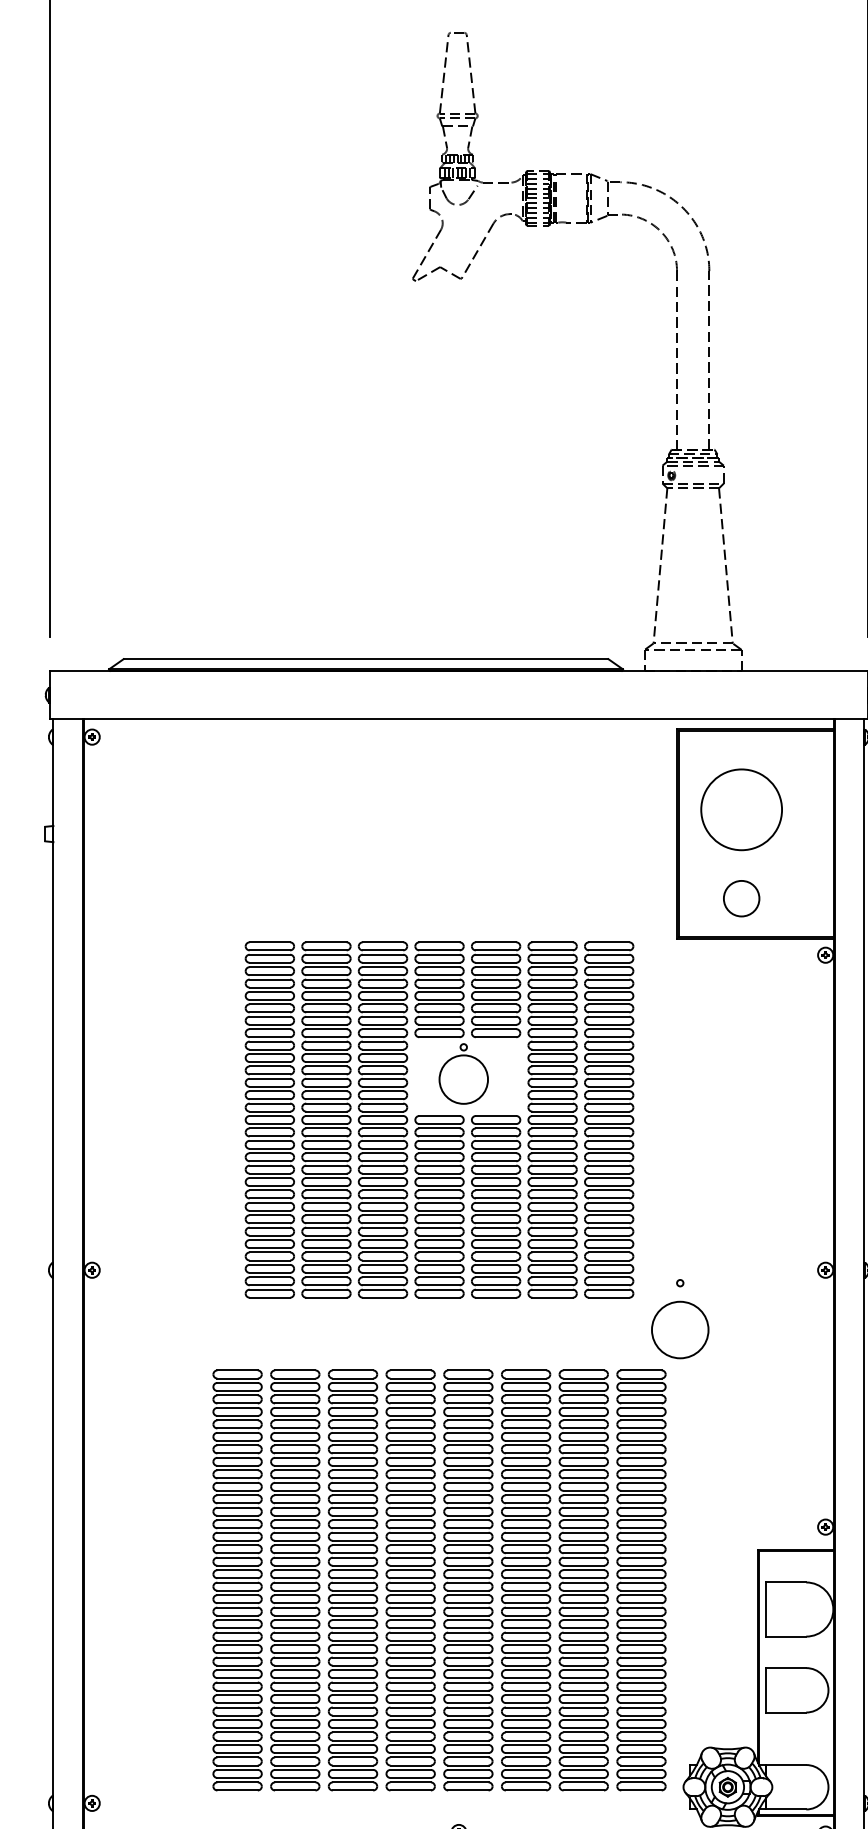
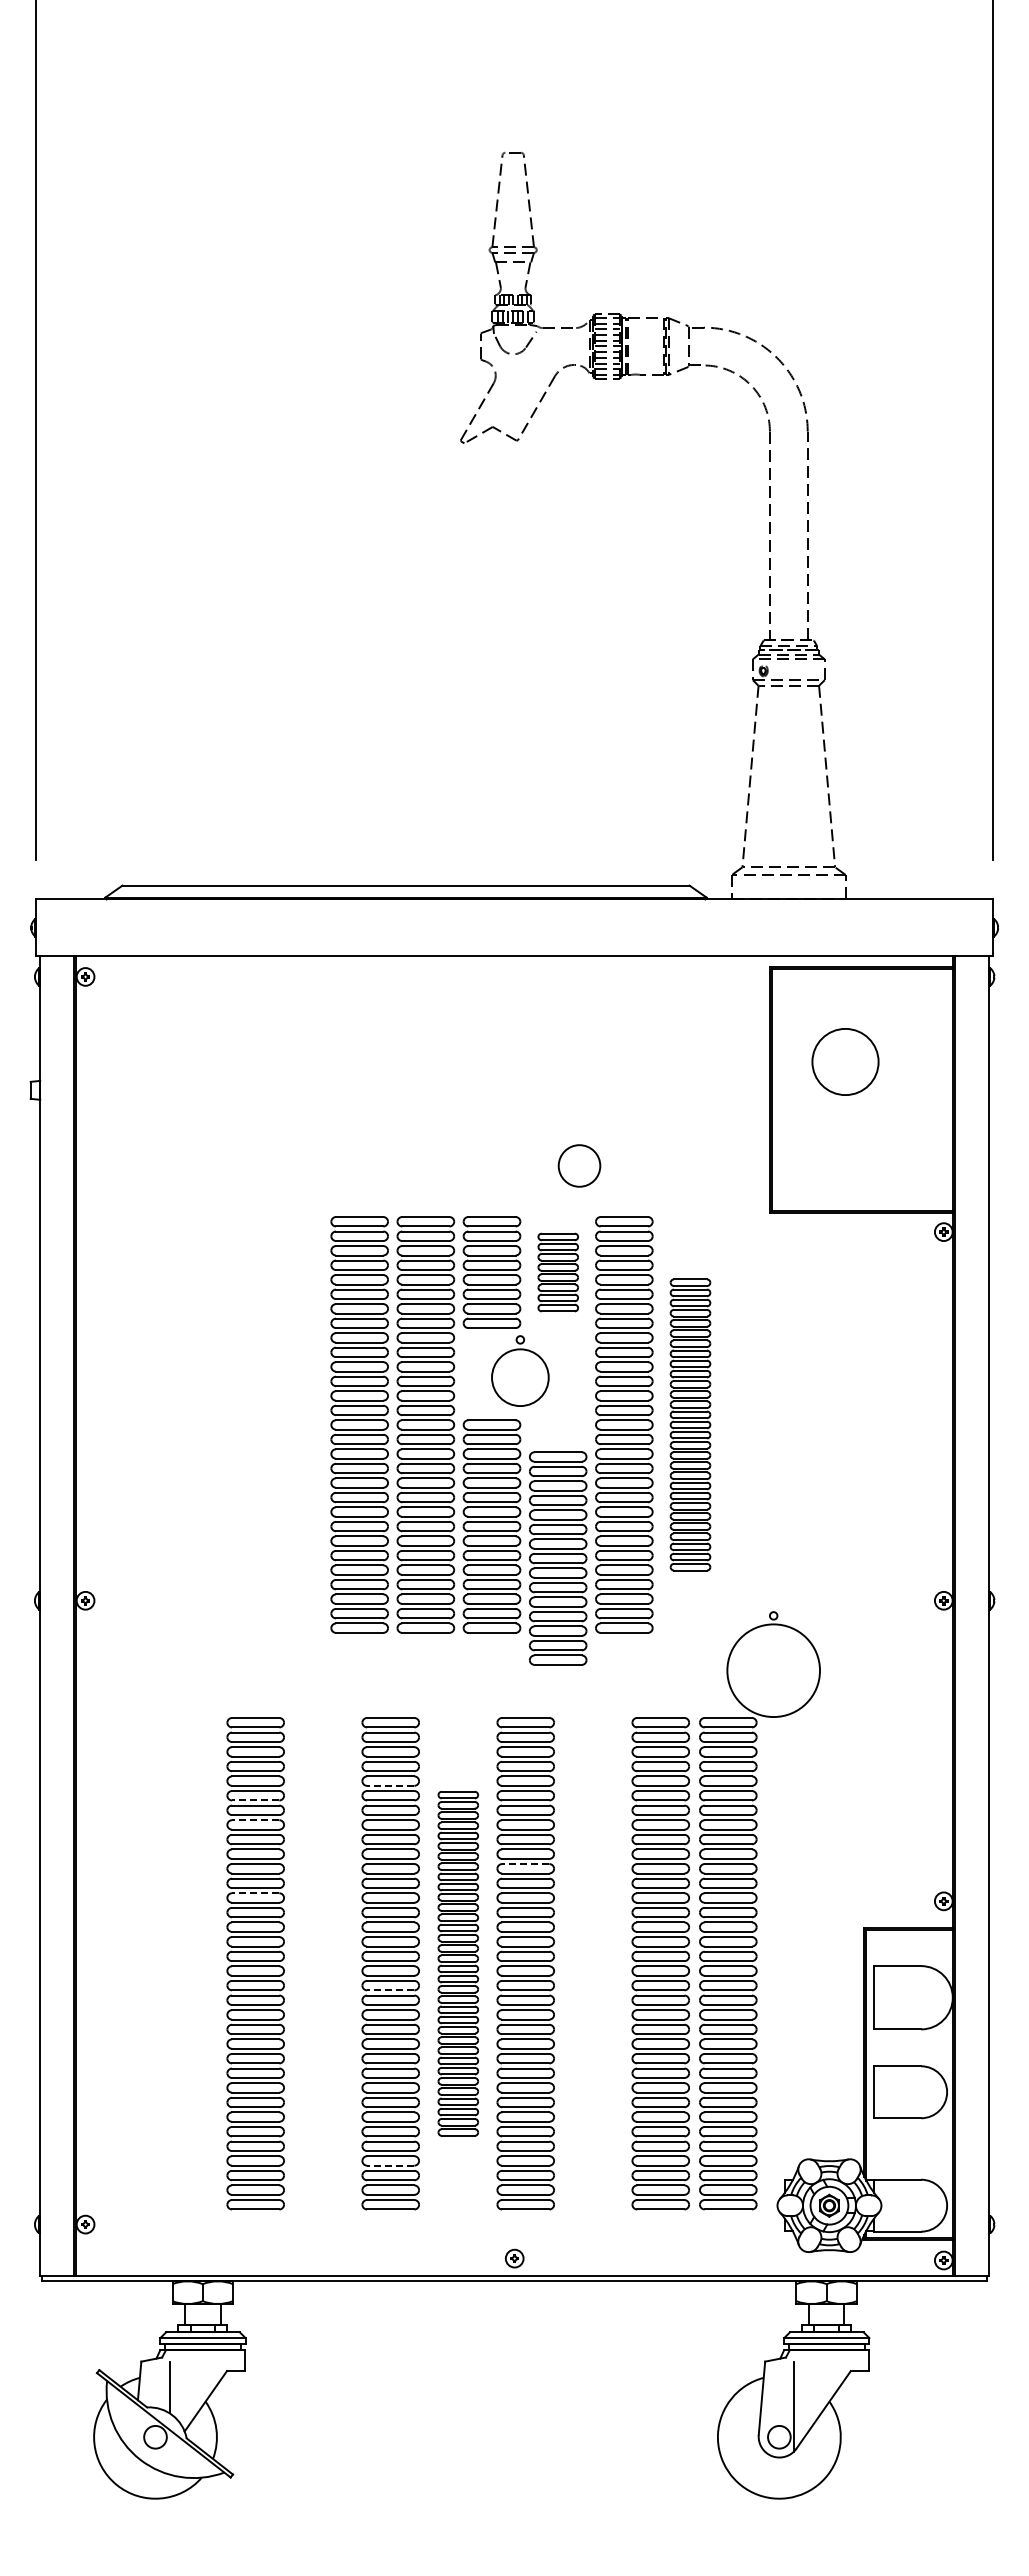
circle: (741, 809) -> (845, 1061), size x0.7
circle: (741, 898) -> (579, 1165), moved
part: (496, 989) -> (558, 1272), size x0.7
part: (269, 1119) -> (293, 1424), removed
part: (609, 1119) -> (690, 1424), size x0.7
part: (496, 1206) -> (558, 1558), moved
circle: (680, 1329) -> (773, 1670), size x1.4
line: (352, 1428) -> (390, 1785), solid -> dashed
line: (237, 1440) -> (255, 1800), solid -> dashed
line: (237, 1458) -> (255, 1820), solid -> dashed
line: (468, 1495) -> (525, 1864), solid -> dashed
line: (237, 1520) -> (255, 1893), solid -> dashed
part: (295, 1580) -> (323, 1963), removed
part: (410, 1580) -> (458, 1963), size x0.7
part: (526, 1580) -> (593, 1963), removed
line: (352, 1603) -> (390, 1990), solid -> dashed
line: (352, 1752) -> (390, 2165), solid -> dashed

